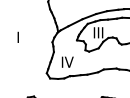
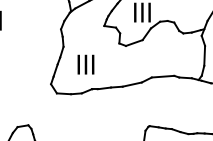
text: (69, 61) -> (91, 63), IV -> III

